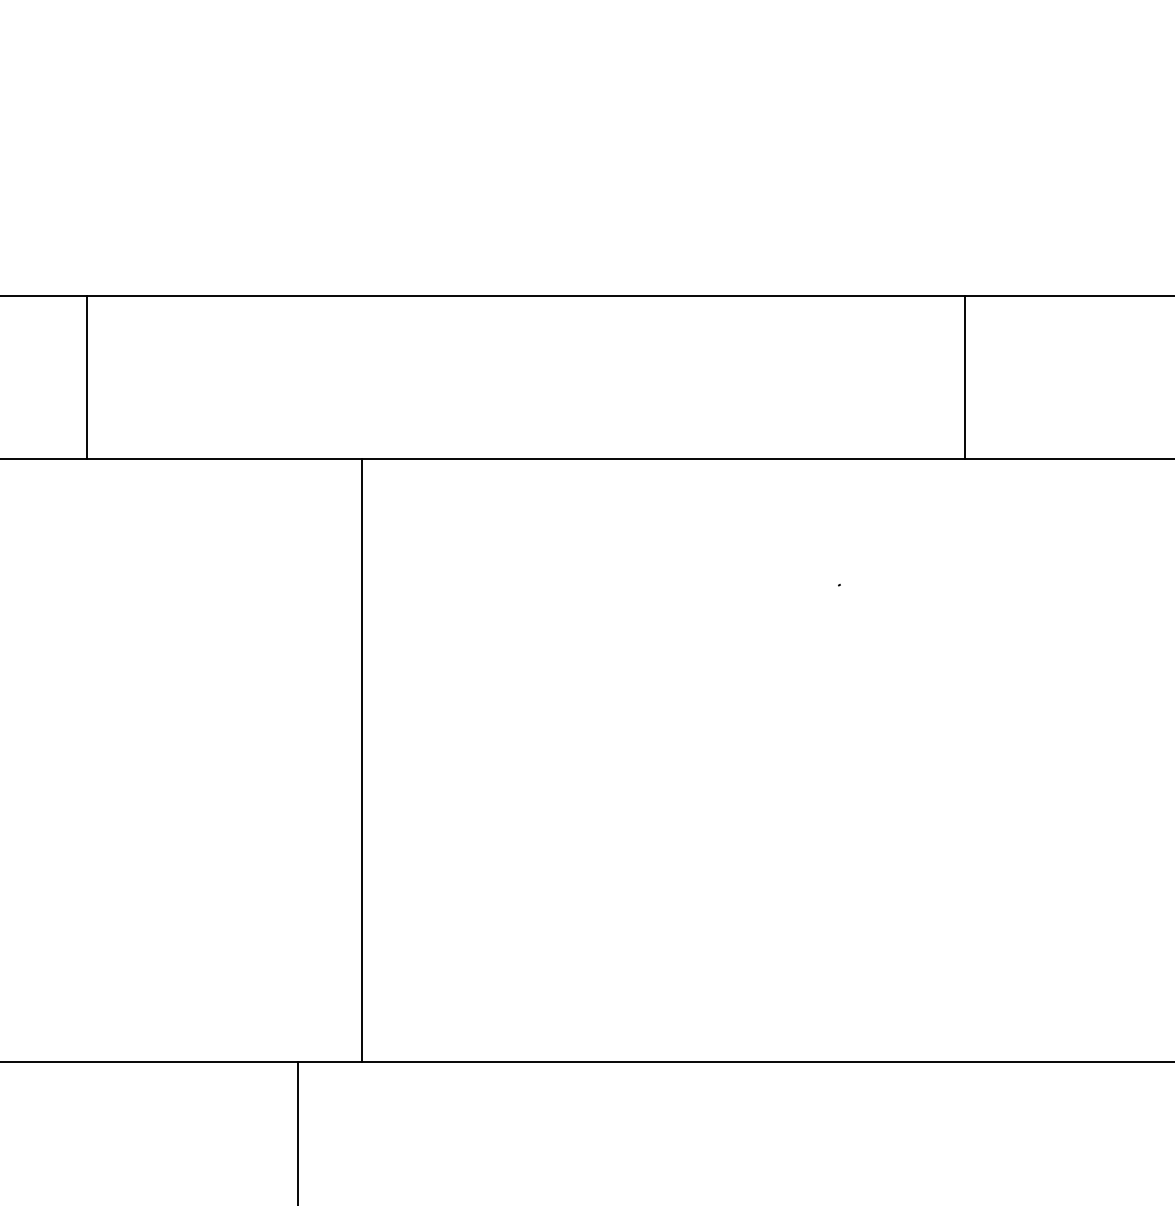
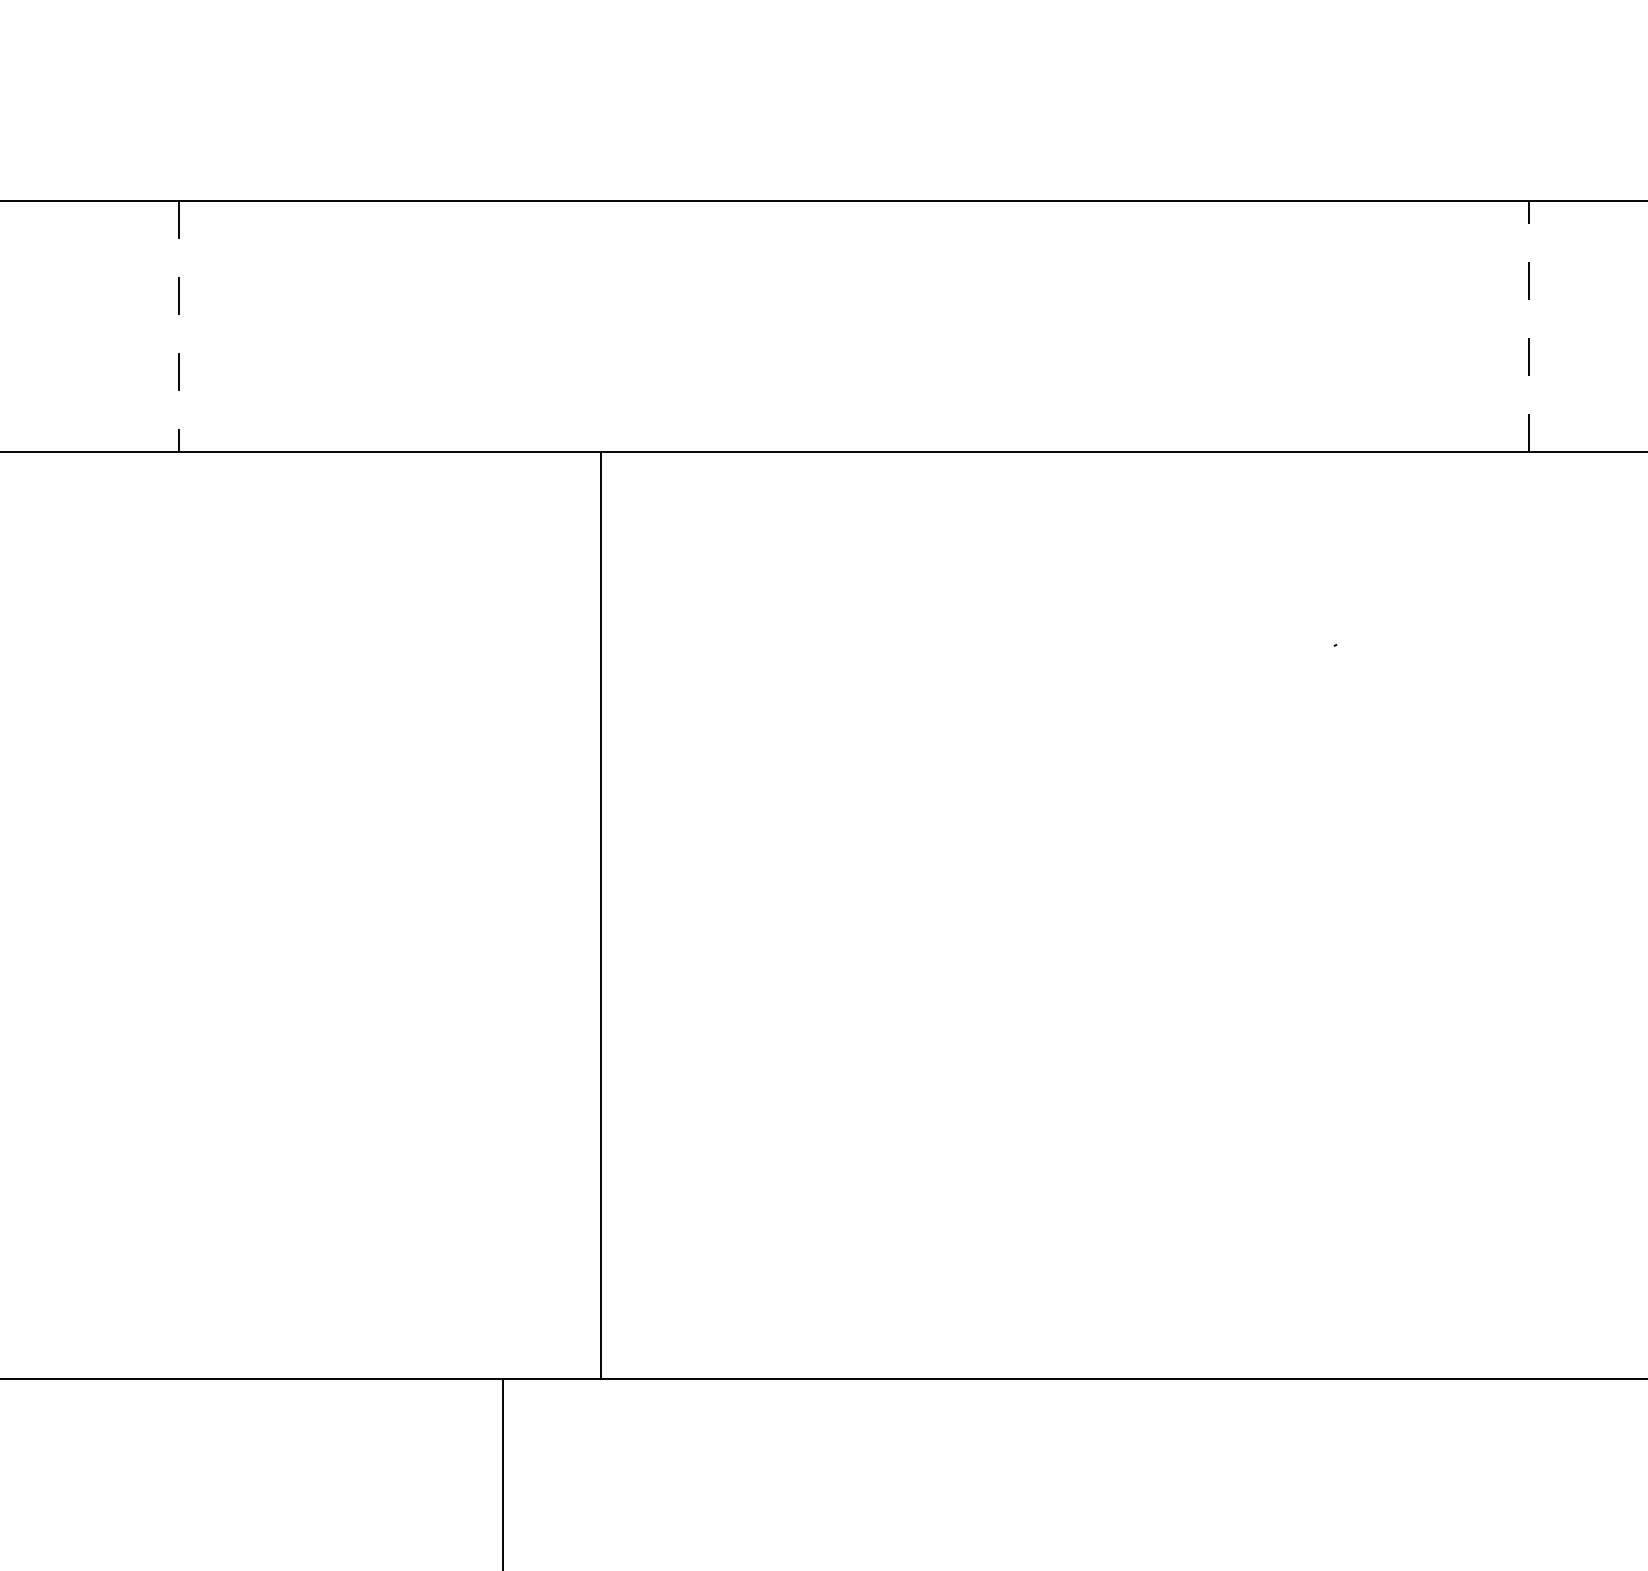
line: (87, 377) -> (179, 326), solid -> dashed
line: (965, 377) -> (1529, 326), solid -> dashed

